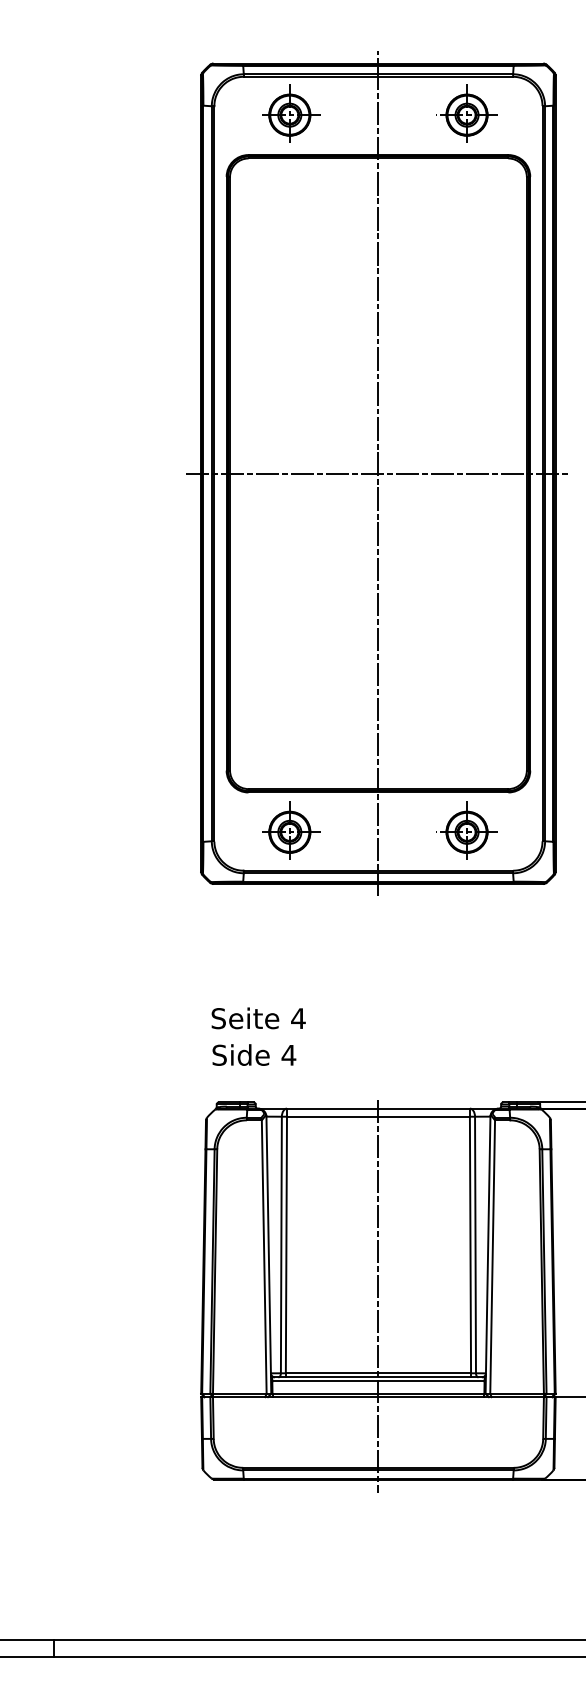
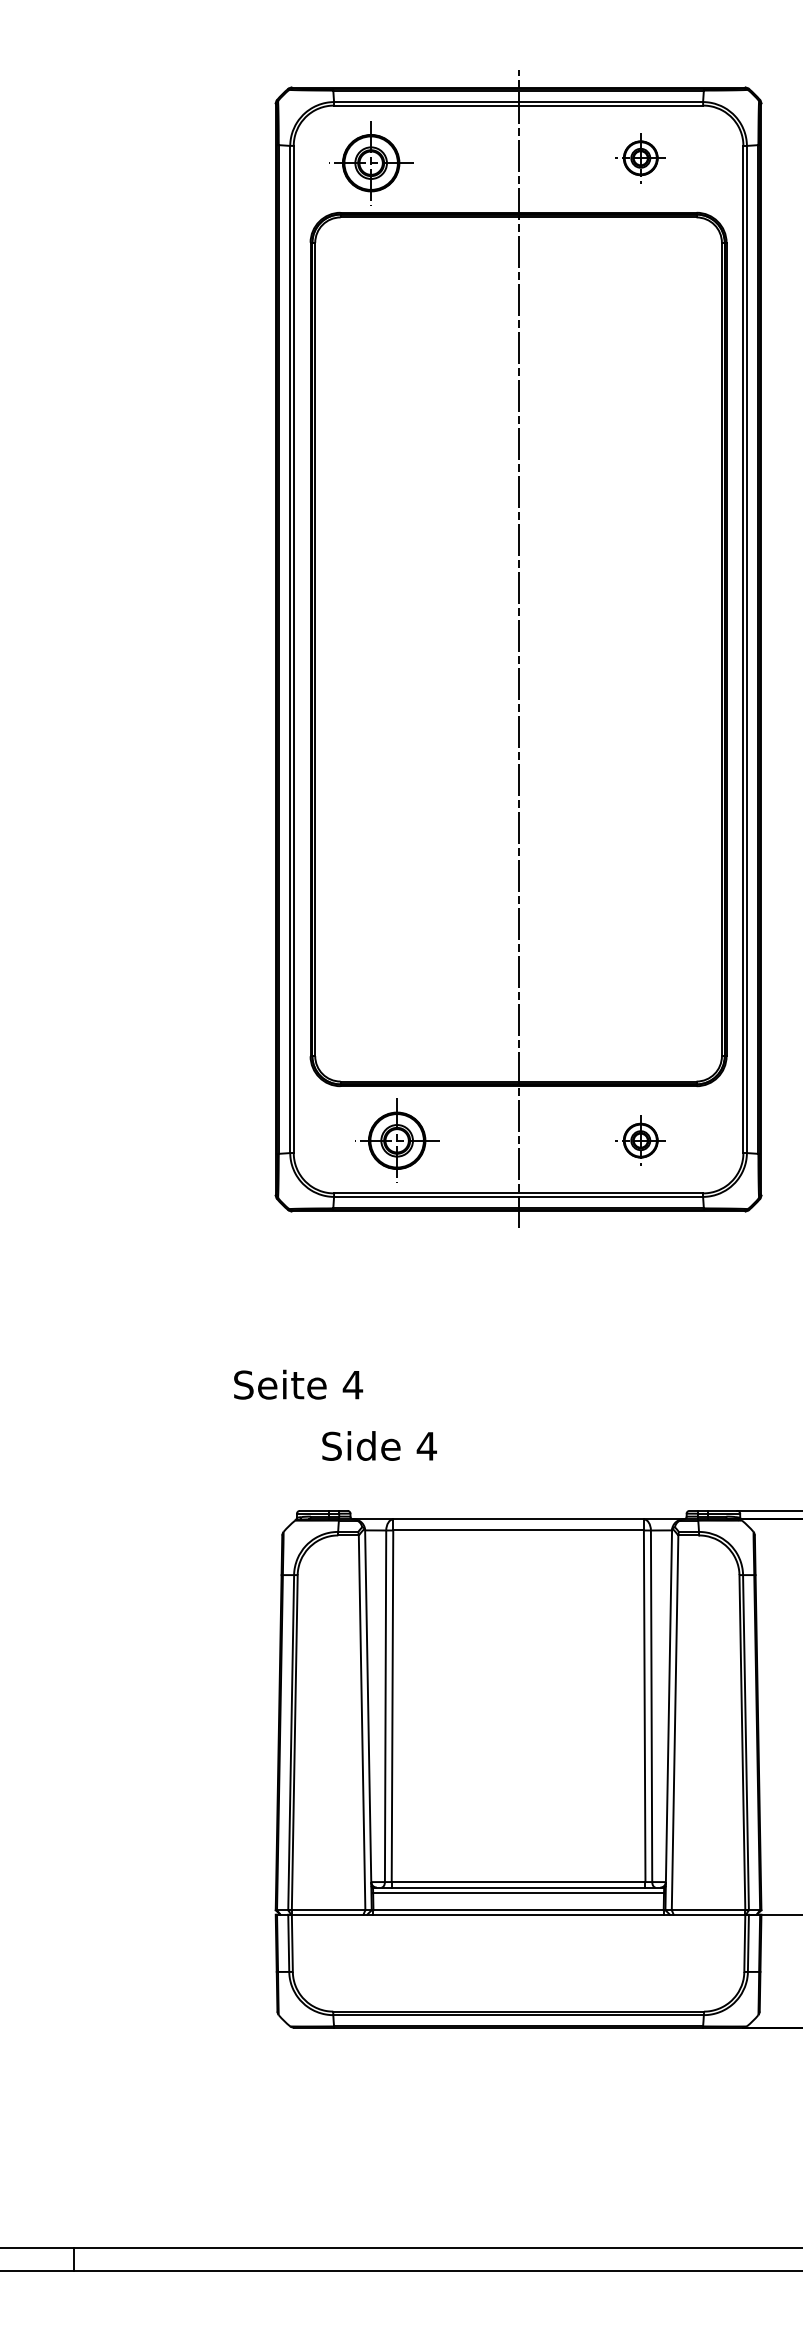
part: (290, 115) -> (371, 163), moved
part: (468, 115) -> (641, 158), size x0.6
line: (376, 473) -> (516, 649), removed
part: (468, 832) -> (641, 1140), size x0.6
text: (258, 1018) -> (298, 1384), moved
text: (254, 1054) -> (379, 1445), moved
line: (378, 1295) -> (518, 1775), removed

